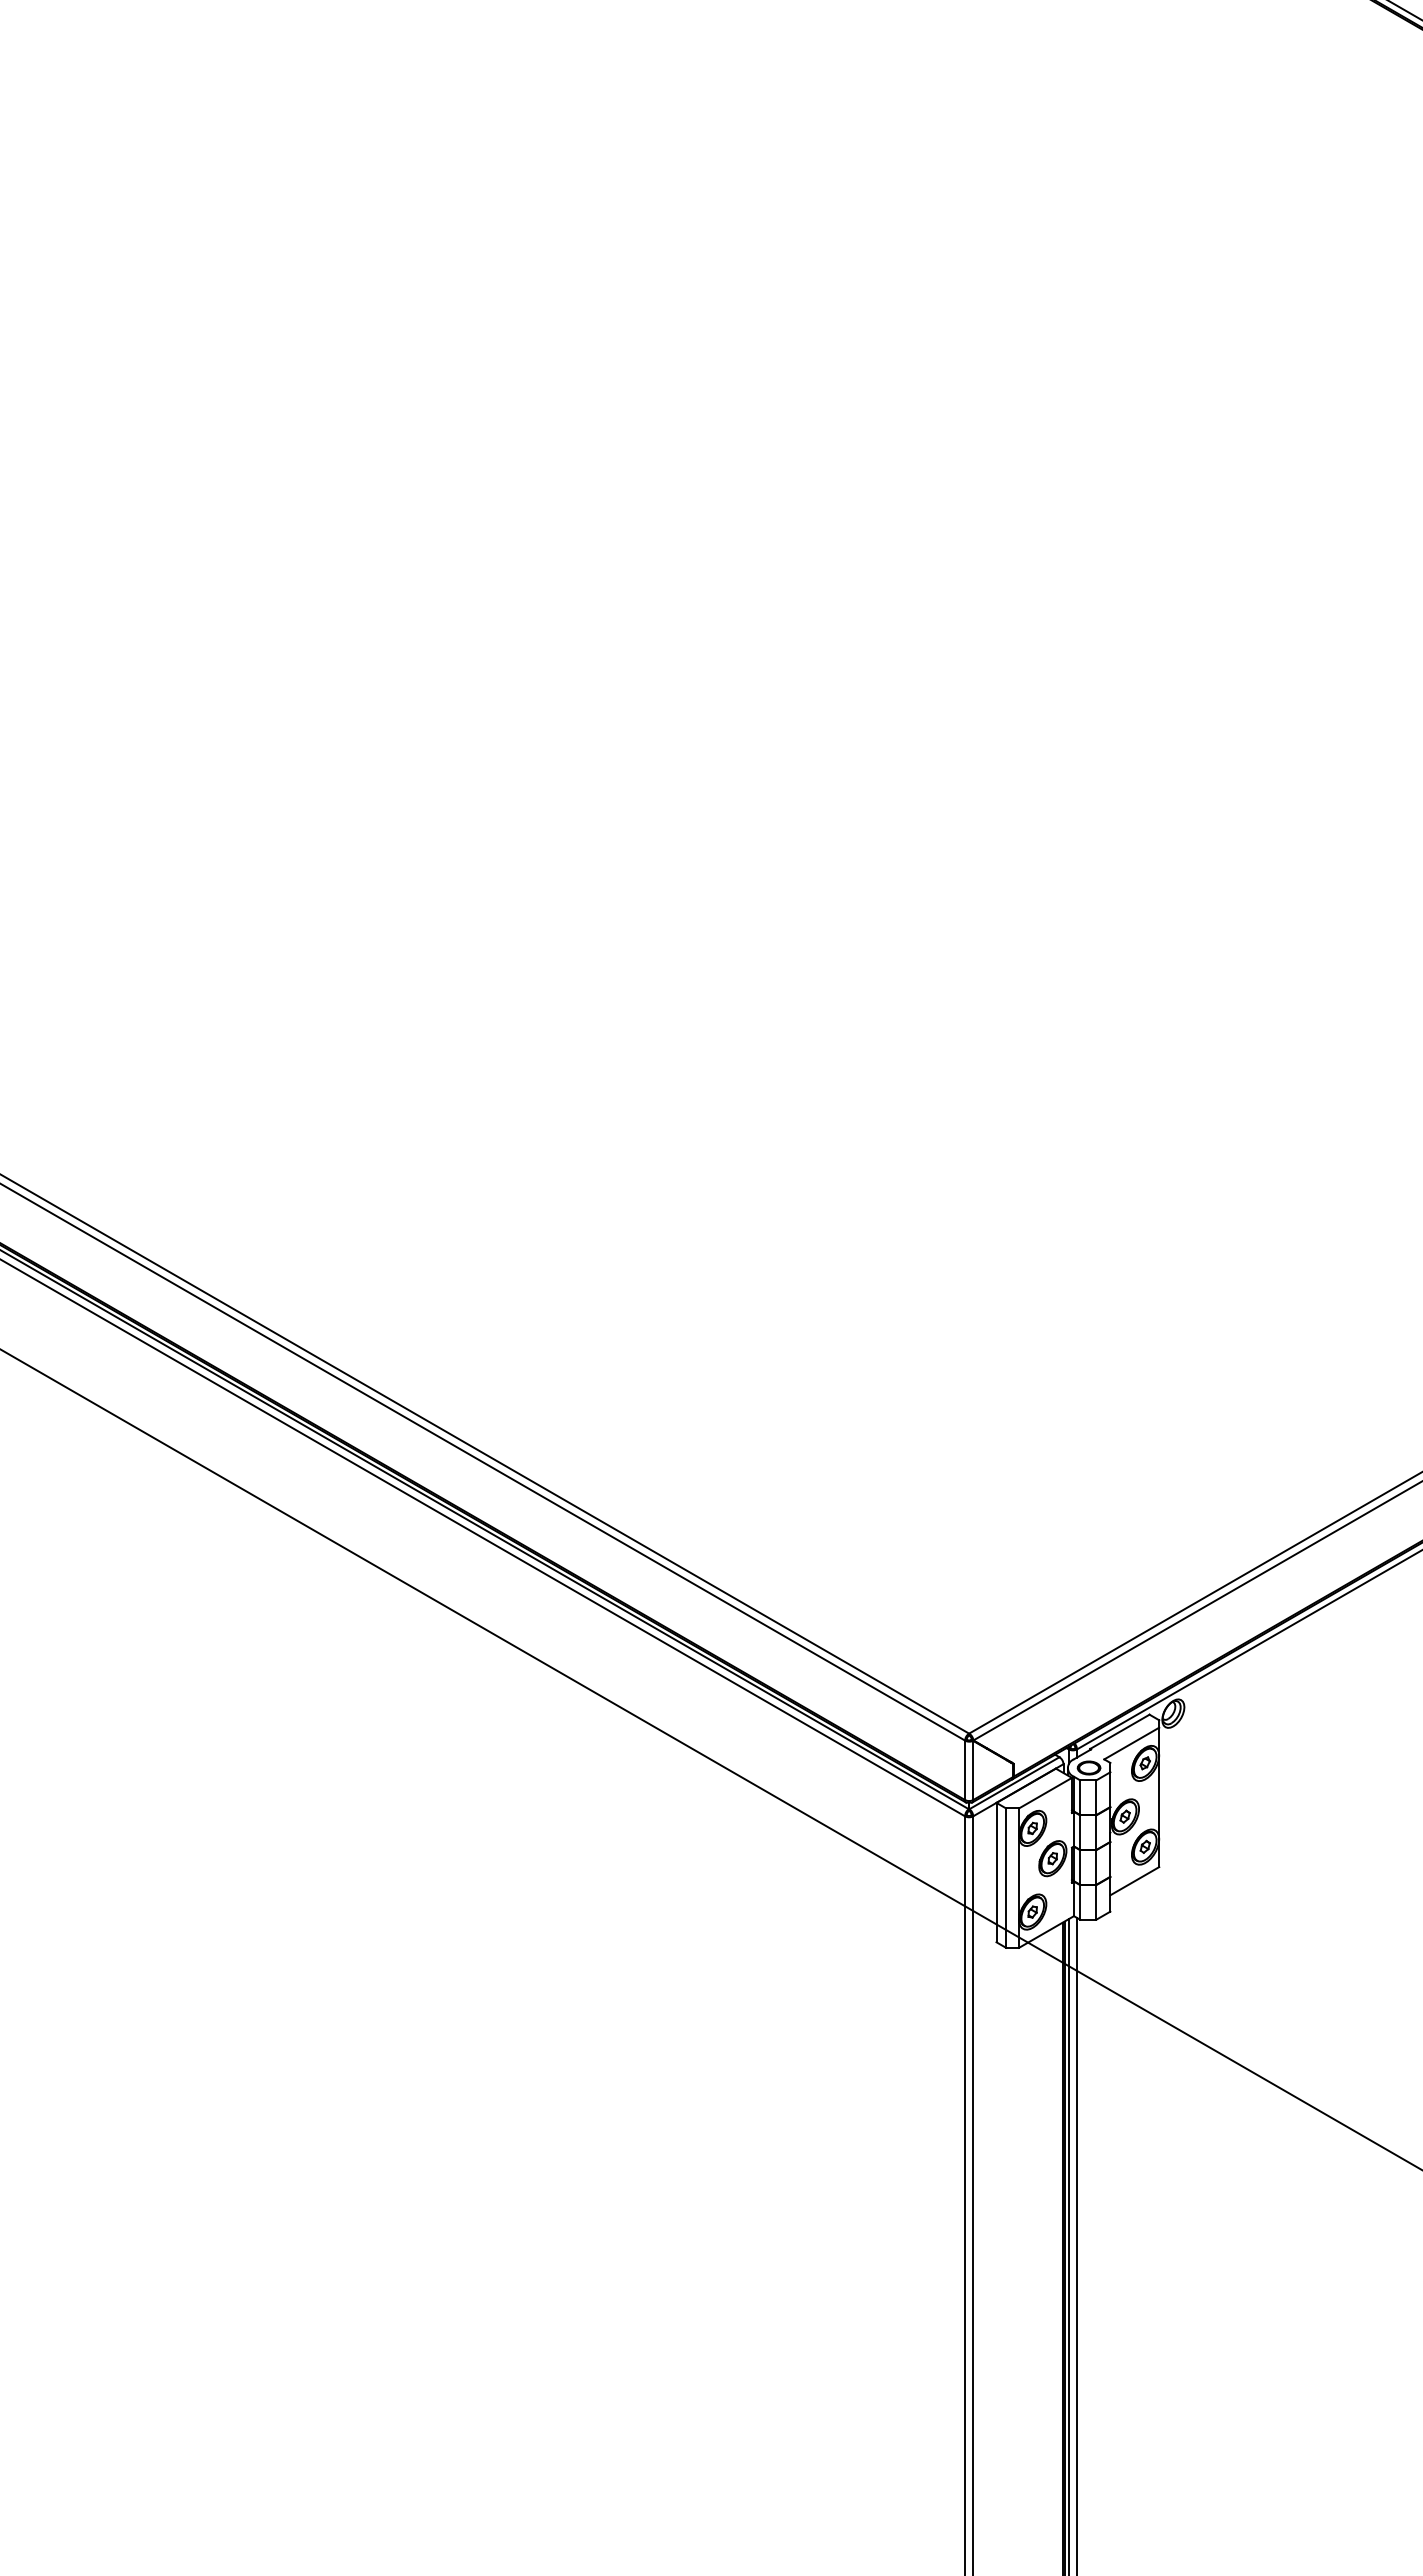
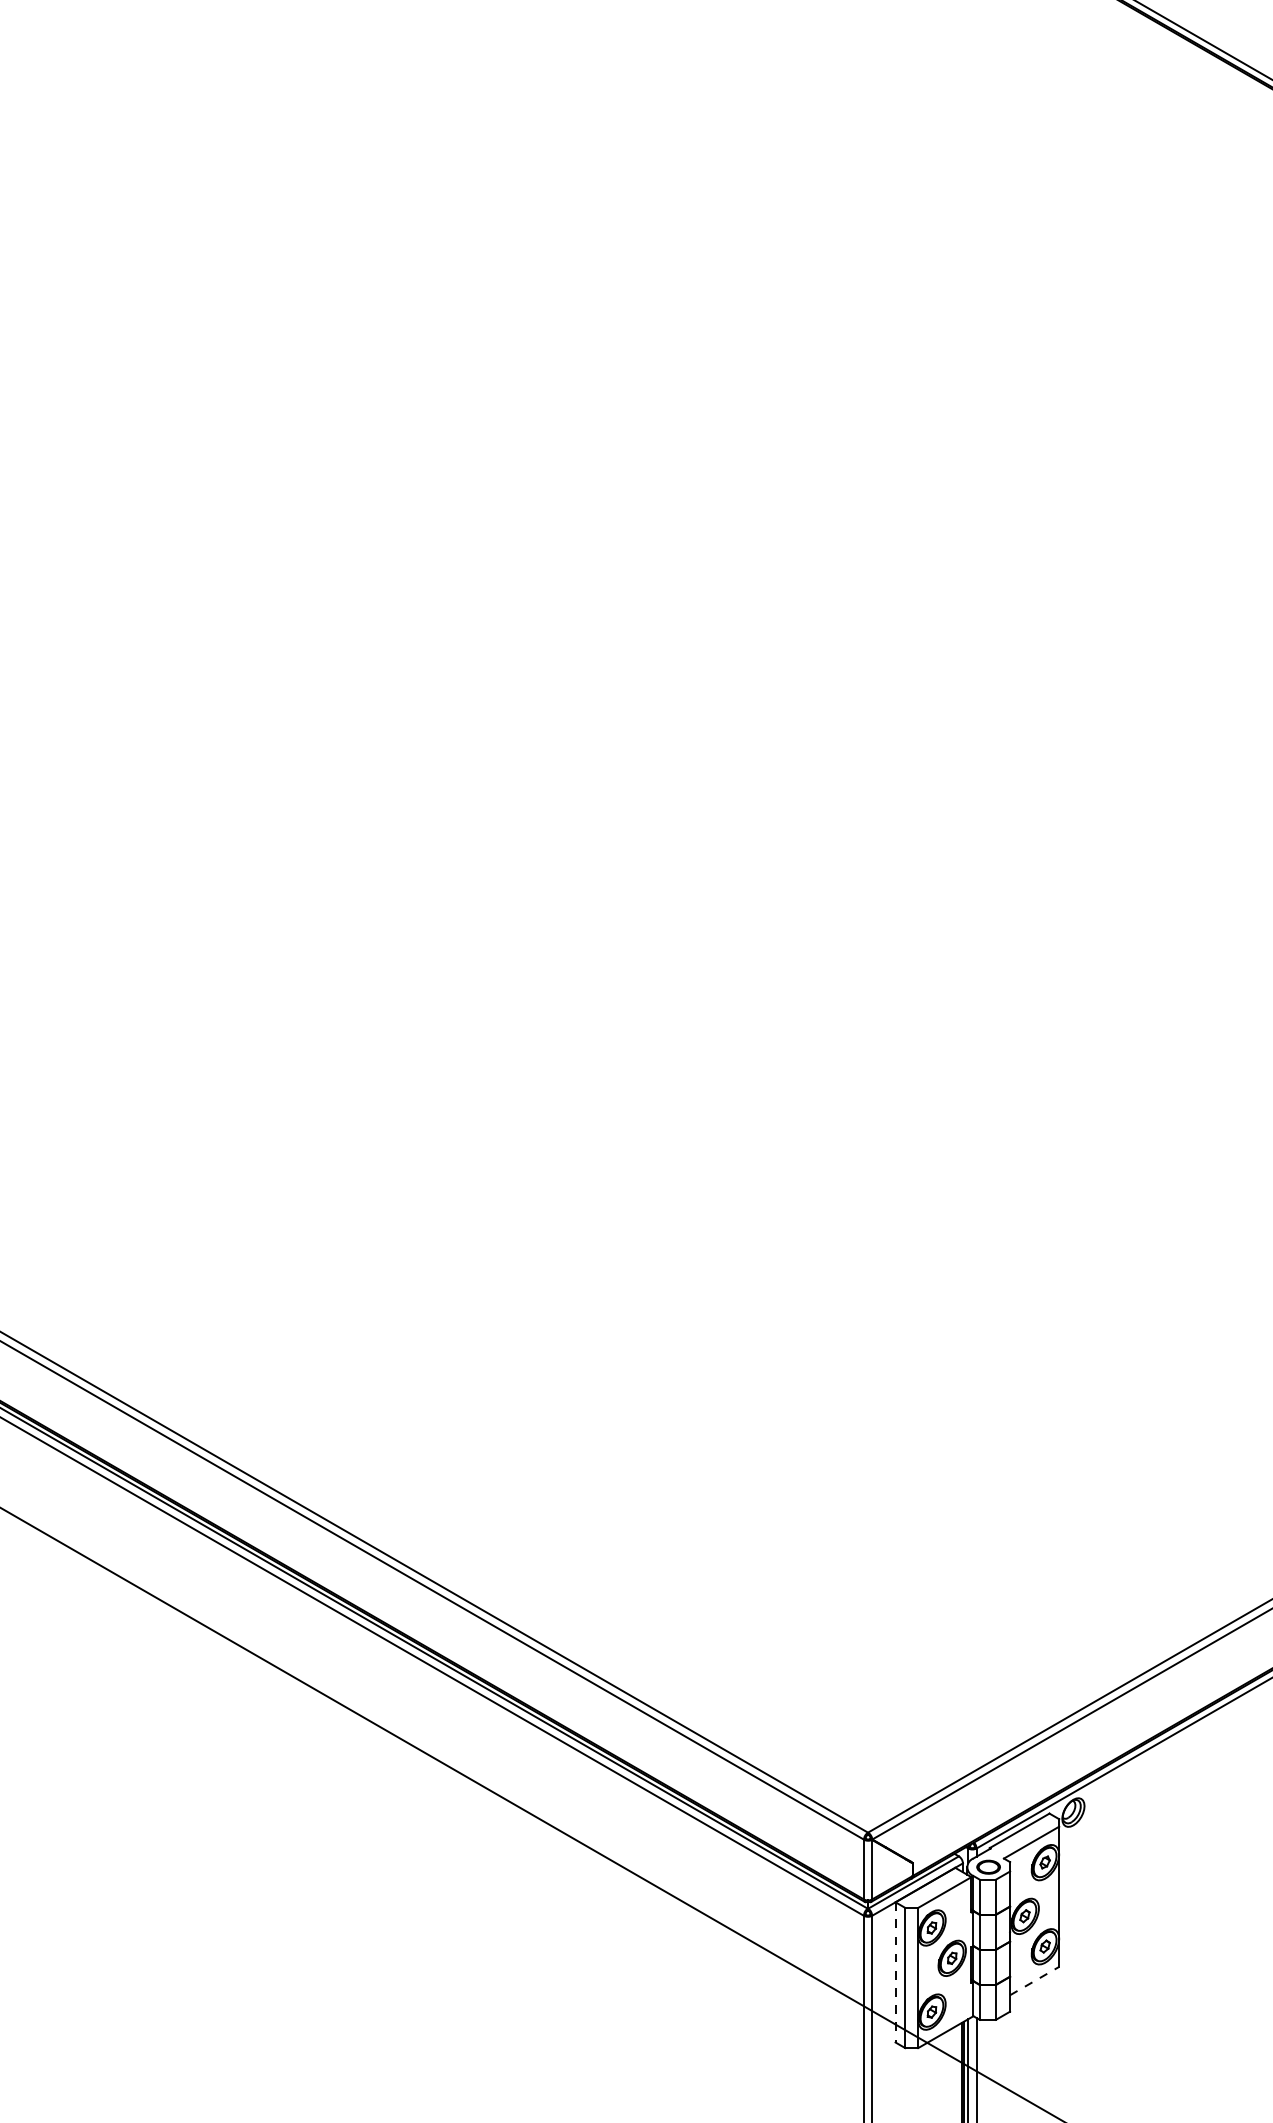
line: (996, 1872) -> (895, 1972), solid -> dashed
line: (1135, 1880) -> (1035, 1980), solid -> dashed

